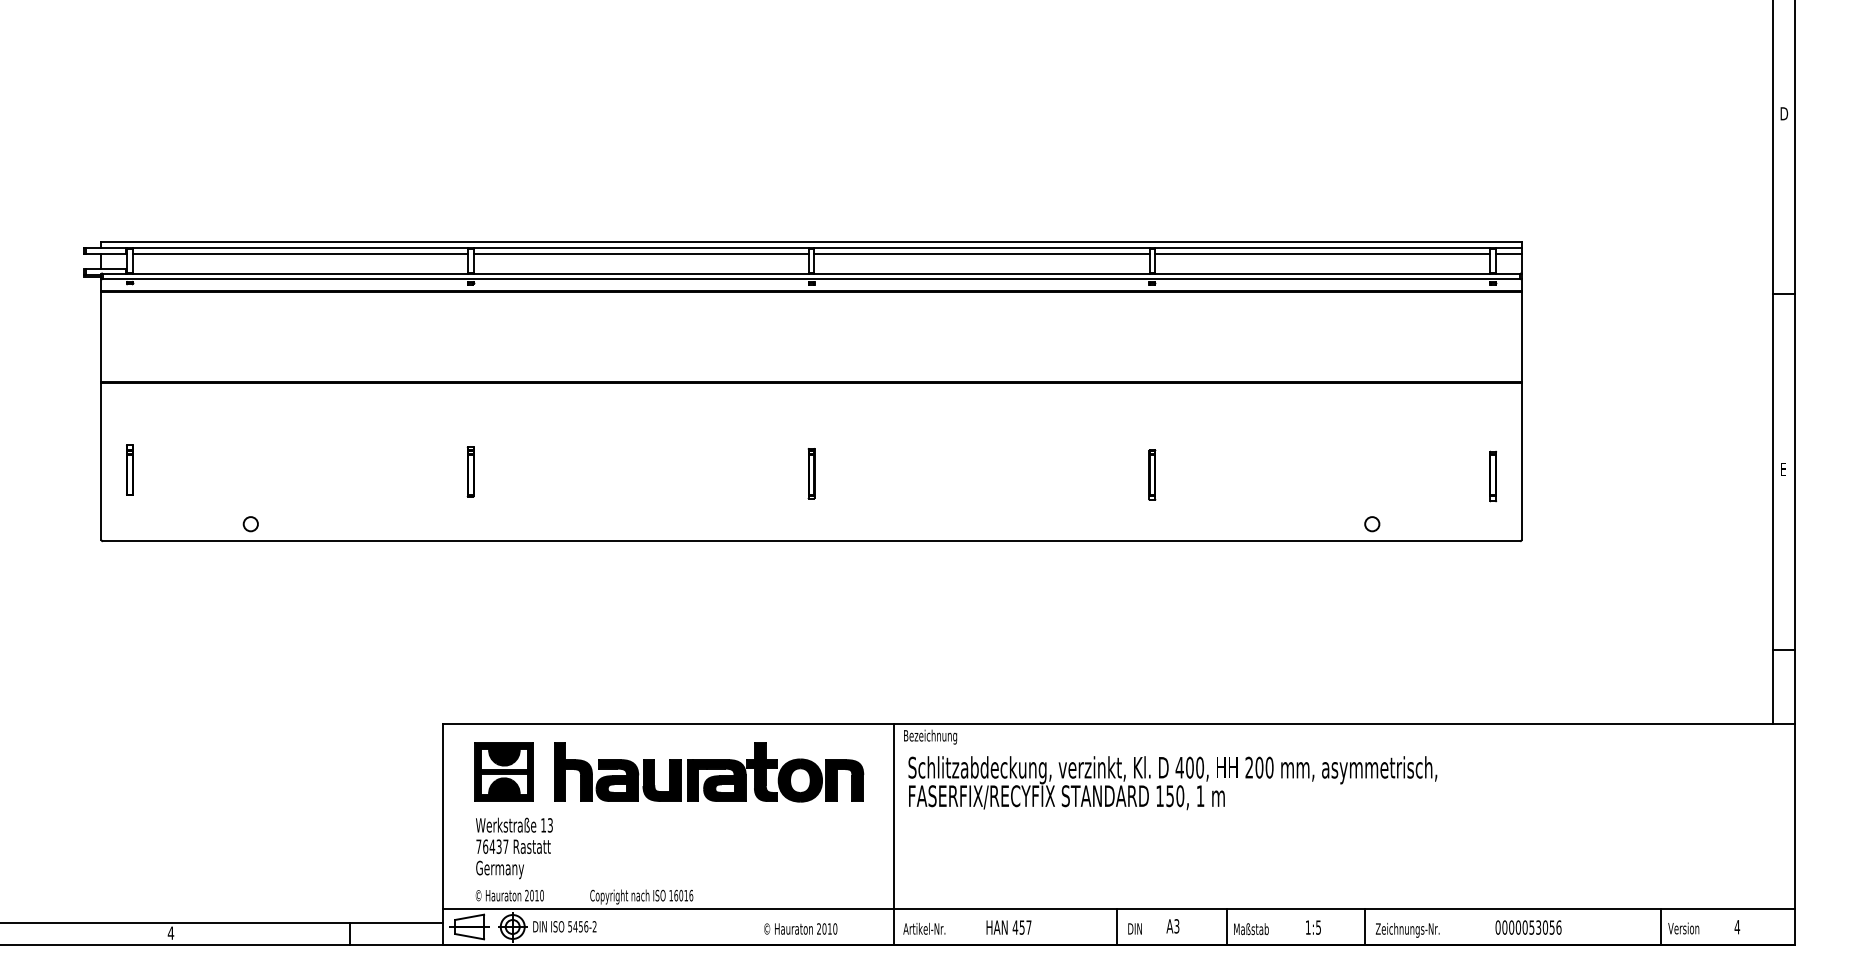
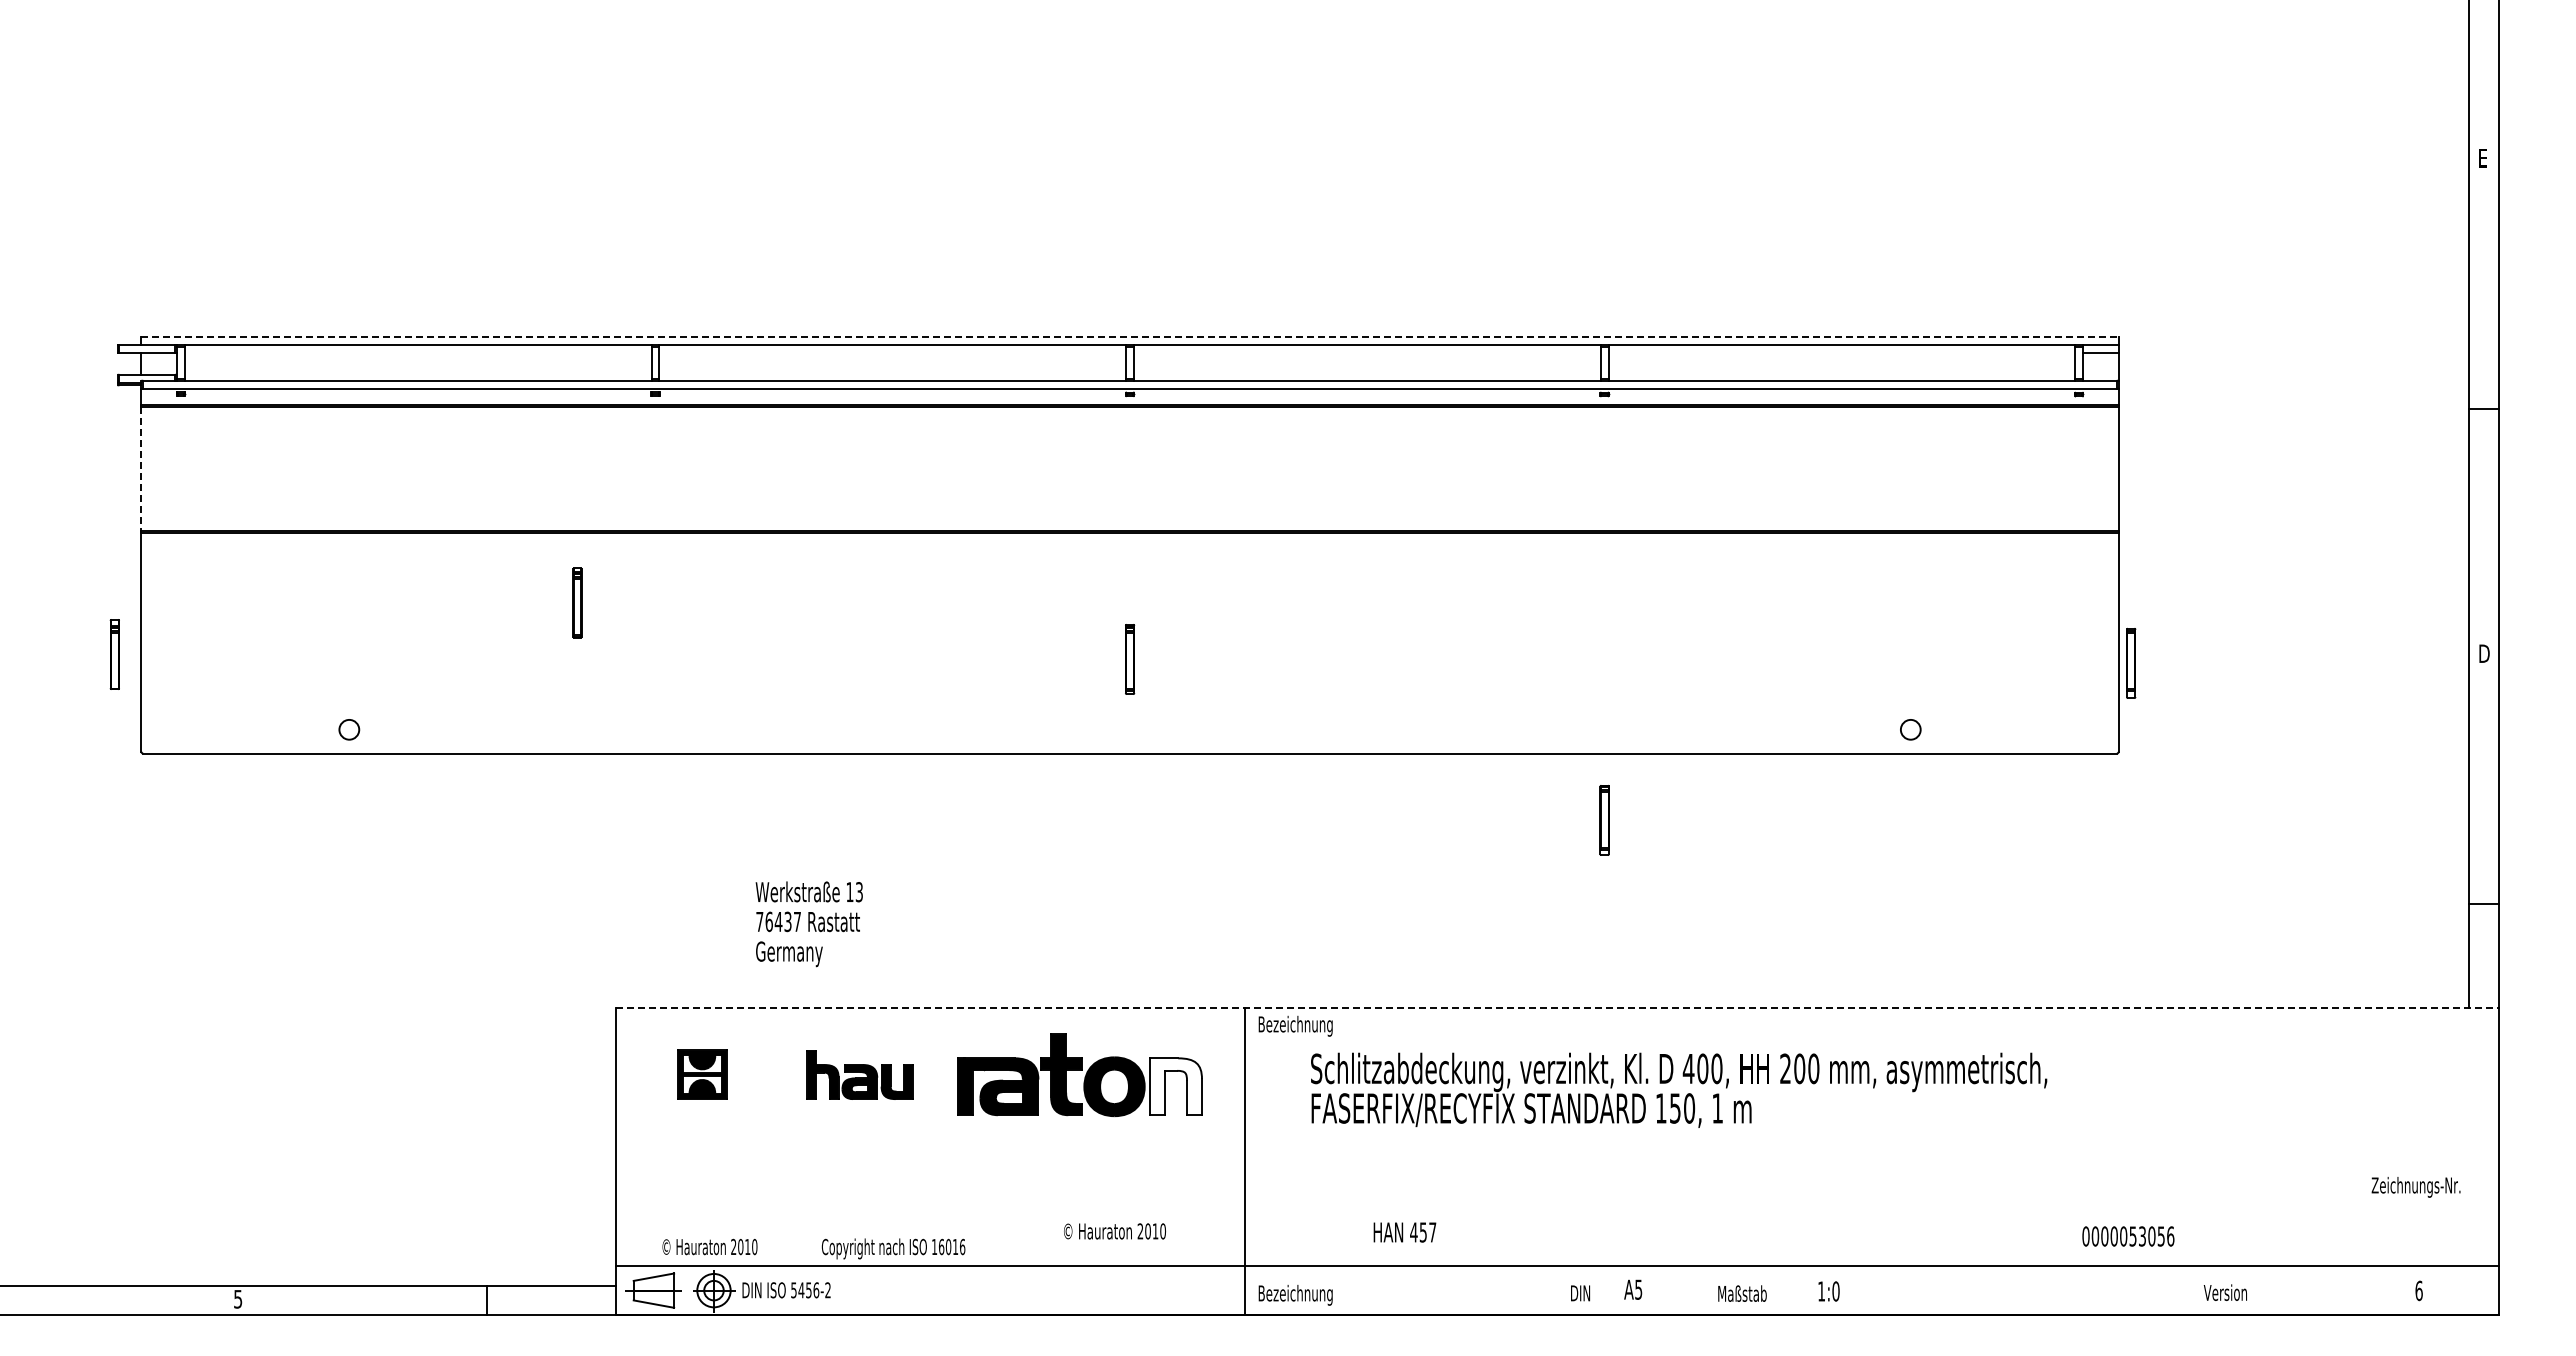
text: (1784, 113) -> (2484, 158), D -> E
line: (811, 242) -> (1130, 337), solid -> dashed
line: (299, 253) -> (417, 353), removed
line: (640, 253) -> (892, 353), removed
line: (982, 253) -> (1367, 353), removed
line: (1322, 253) -> (1841, 353), removed
line: (101, 337) -> (141, 469), solid -> dashed
text: (1784, 469) -> (2484, 653), E -> D
part: (129, 470) -> (114, 654), moved
part: (470, 471) -> (577, 602), moved
part: (1152, 475) -> (1604, 820), moved
part: (1493, 475) -> (2131, 662), moved
line: (1118, 724) -> (1557, 1008), solid -> dashed
part: (504, 771) -> (702, 1074), size x0.6
part: (617, 771) -> (859, 1074), size x0.6
fill: (844, 780) -> (1175, 1086), removed
text: (1173, 782) -> (1679, 1089), moved
text: (513, 848) -> (808, 924), moved
text: (1176, 925) -> (1638, 1288), A3 -> A5
line: (1117, 926) -> (1555, 1290), removed
line: (1227, 926) -> (1708, 1290), removed
line: (1365, 926) -> (1901, 1290), removed
line: (1660, 926) -> (2312, 1290), removed
text: (1736, 926) -> (2418, 1290), 4 -> 6
text: (1008, 927) -> (1404, 1232), moved
text: (1318, 927) -> (1835, 1291), 1:5 -> 1:0
text: (1528, 927) -> (2128, 1236), moved
text: (1683, 928) -> (2224, 1292), moved
text: (800, 929) -> (1114, 1231), moved
text: (929, 929) -> (1294, 1294), Artikel-Nr. -> Bezeichnung
text: (1407, 930) -> (2415, 1187), moved
text: (170, 933) -> (237, 1299), 4 -> 5

